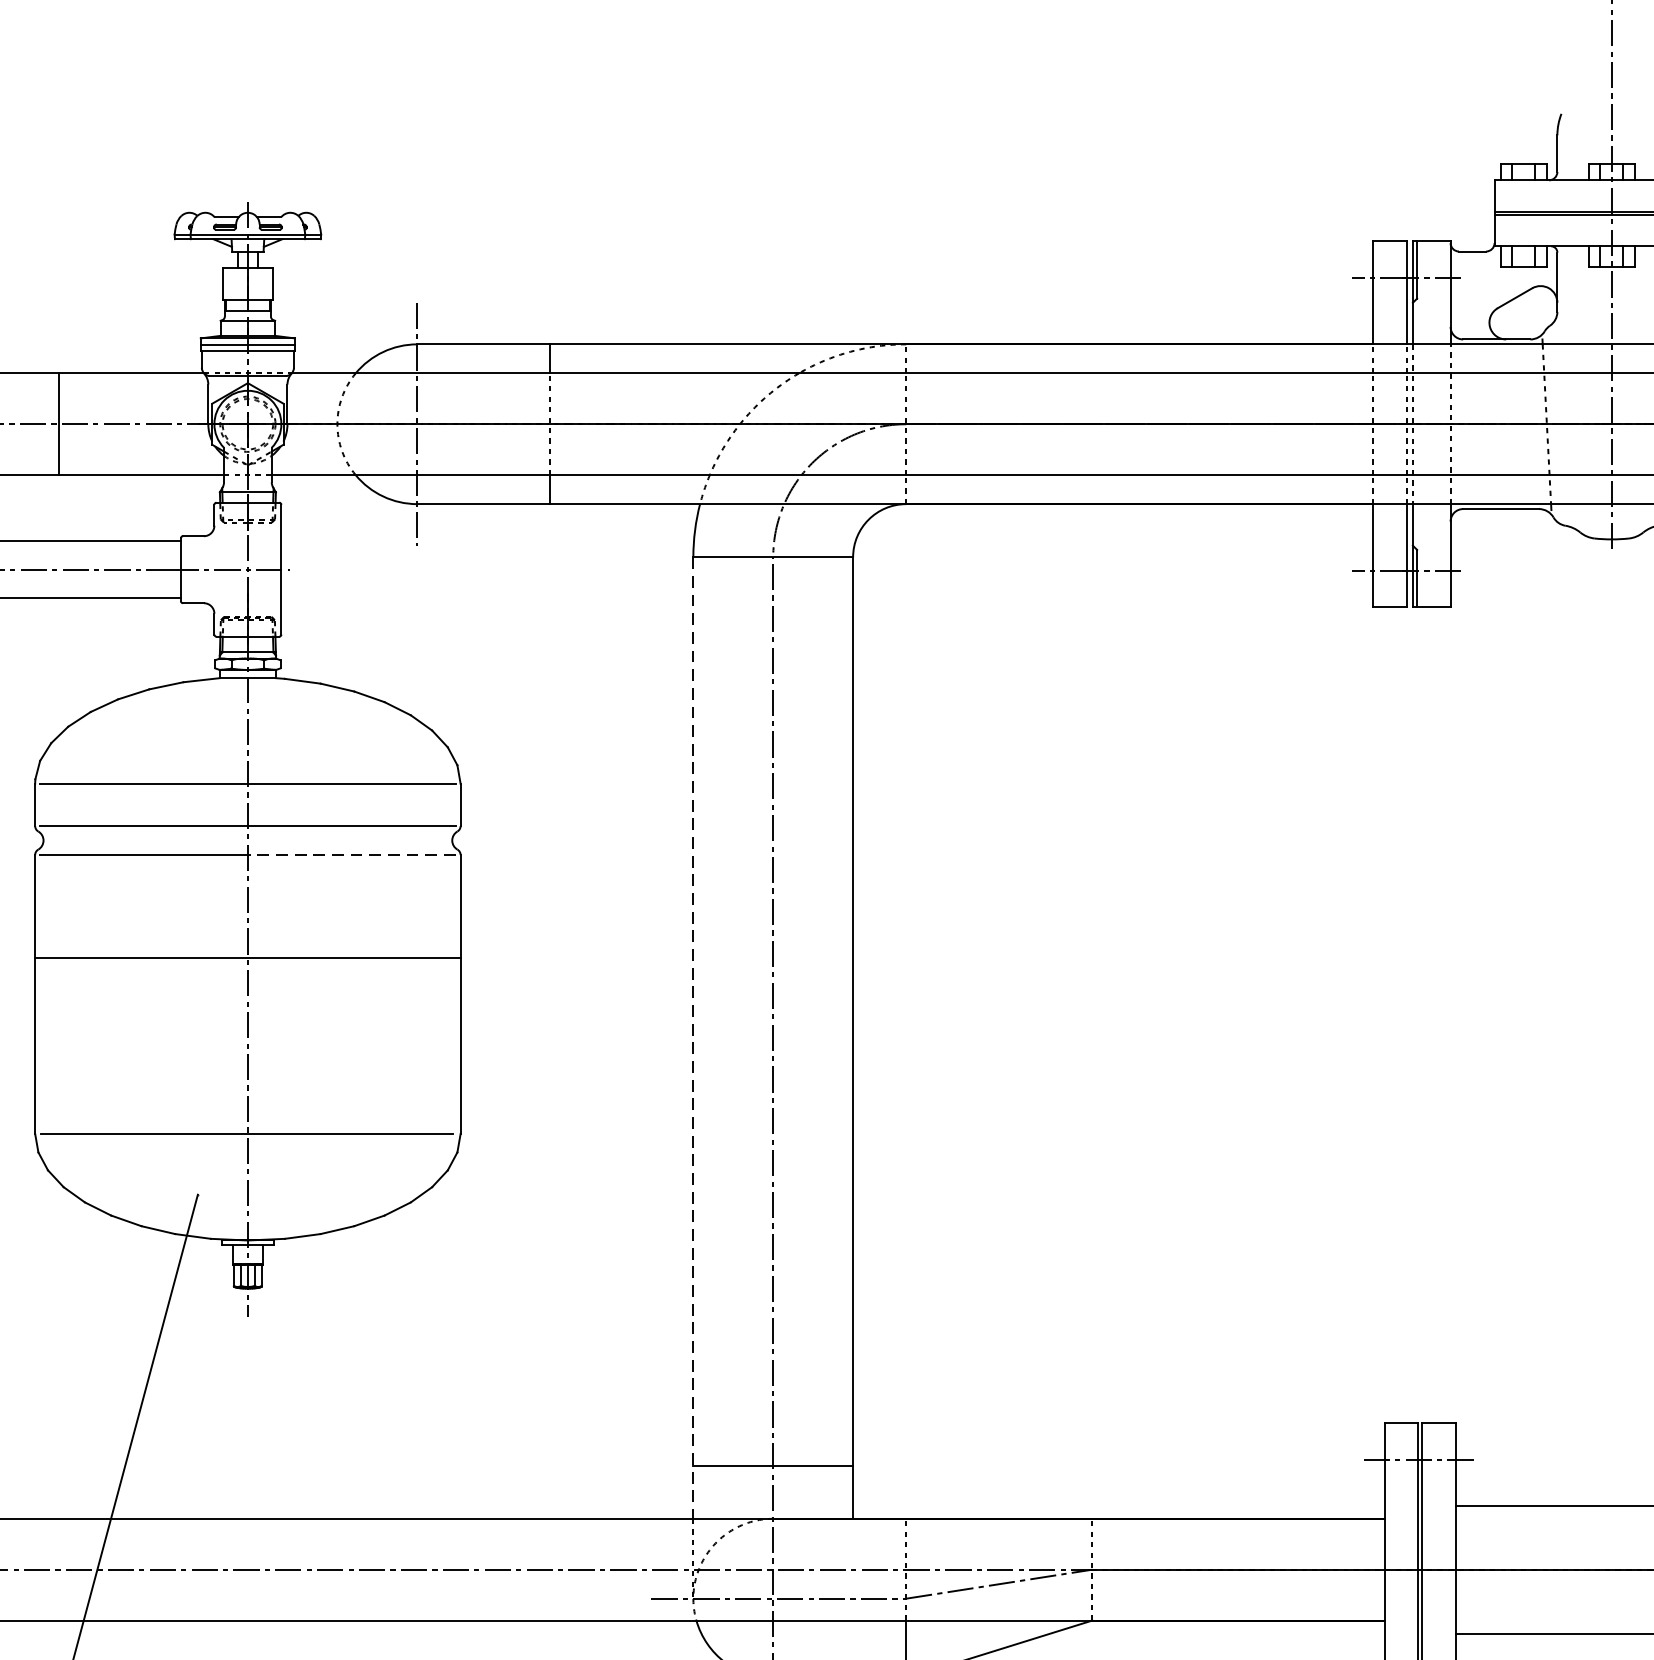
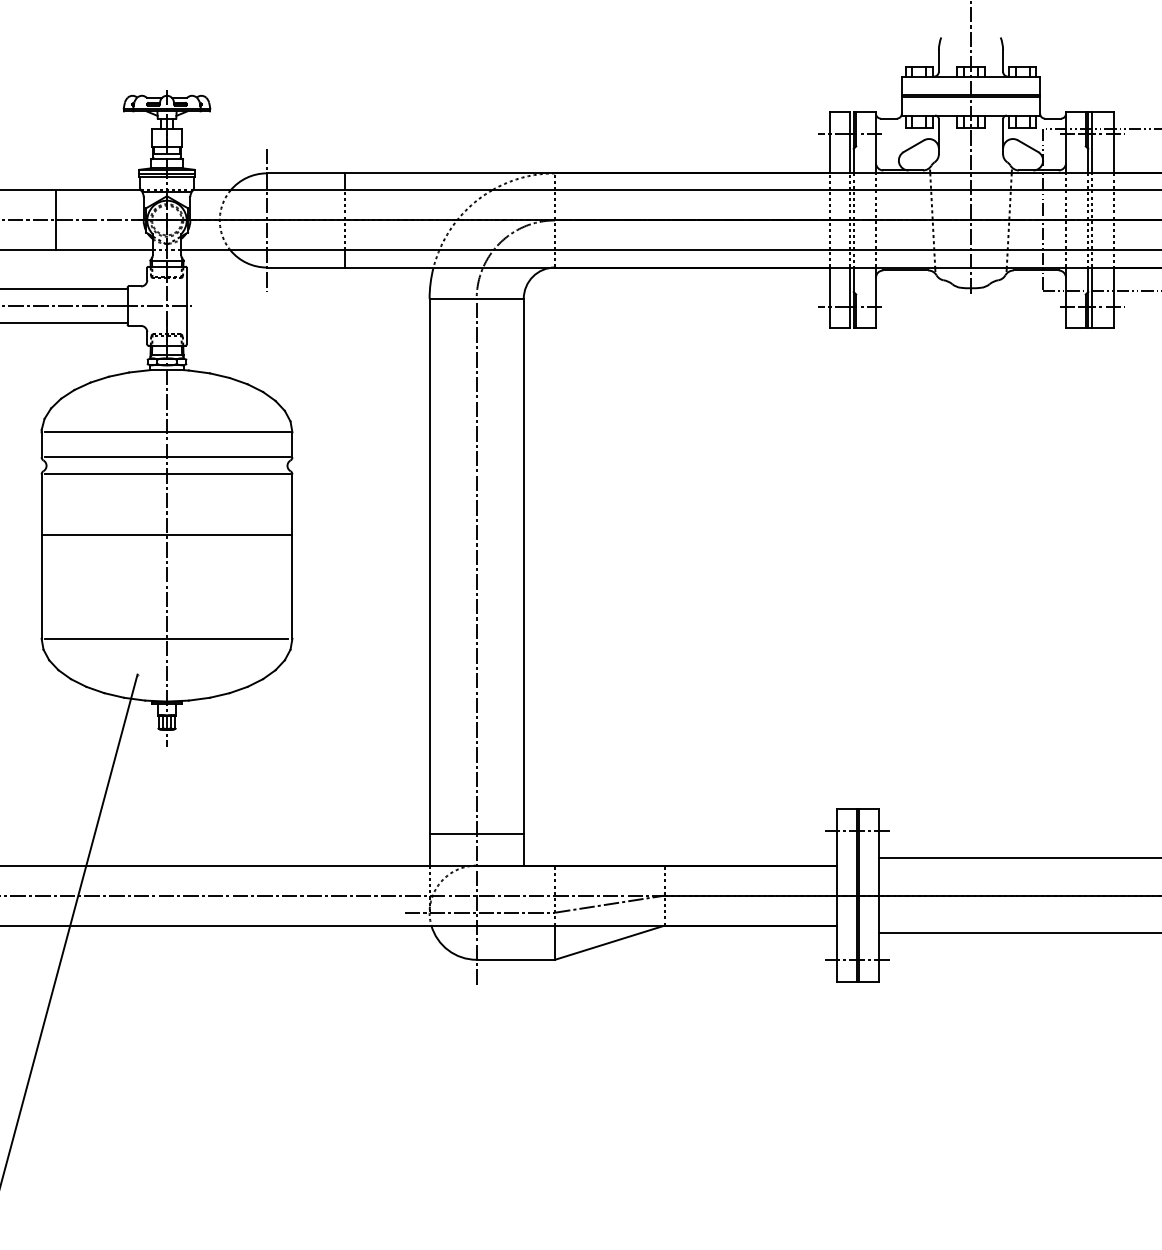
line: (350, 855) -> (227, 474), dashed -> solid
line: (693, 1038) -> (429, 582), dashed -> solid

